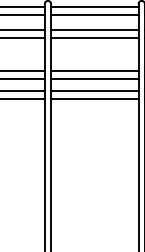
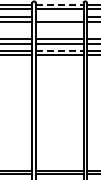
line: (94, 6) -> (59, 4), solid -> dashed
line: (94, 30) -> (59, 17), removed
line: (94, 90) -> (59, 50), solid -> dashed

